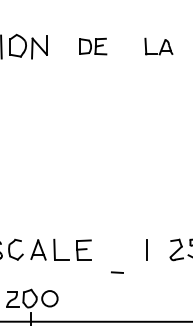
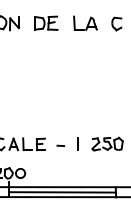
part: (93, 45) -> (46, 22), size x1.43
part: (158, 45) -> (85, 22), size x1.43
line: (116, 271) -> (60, 145), moved

